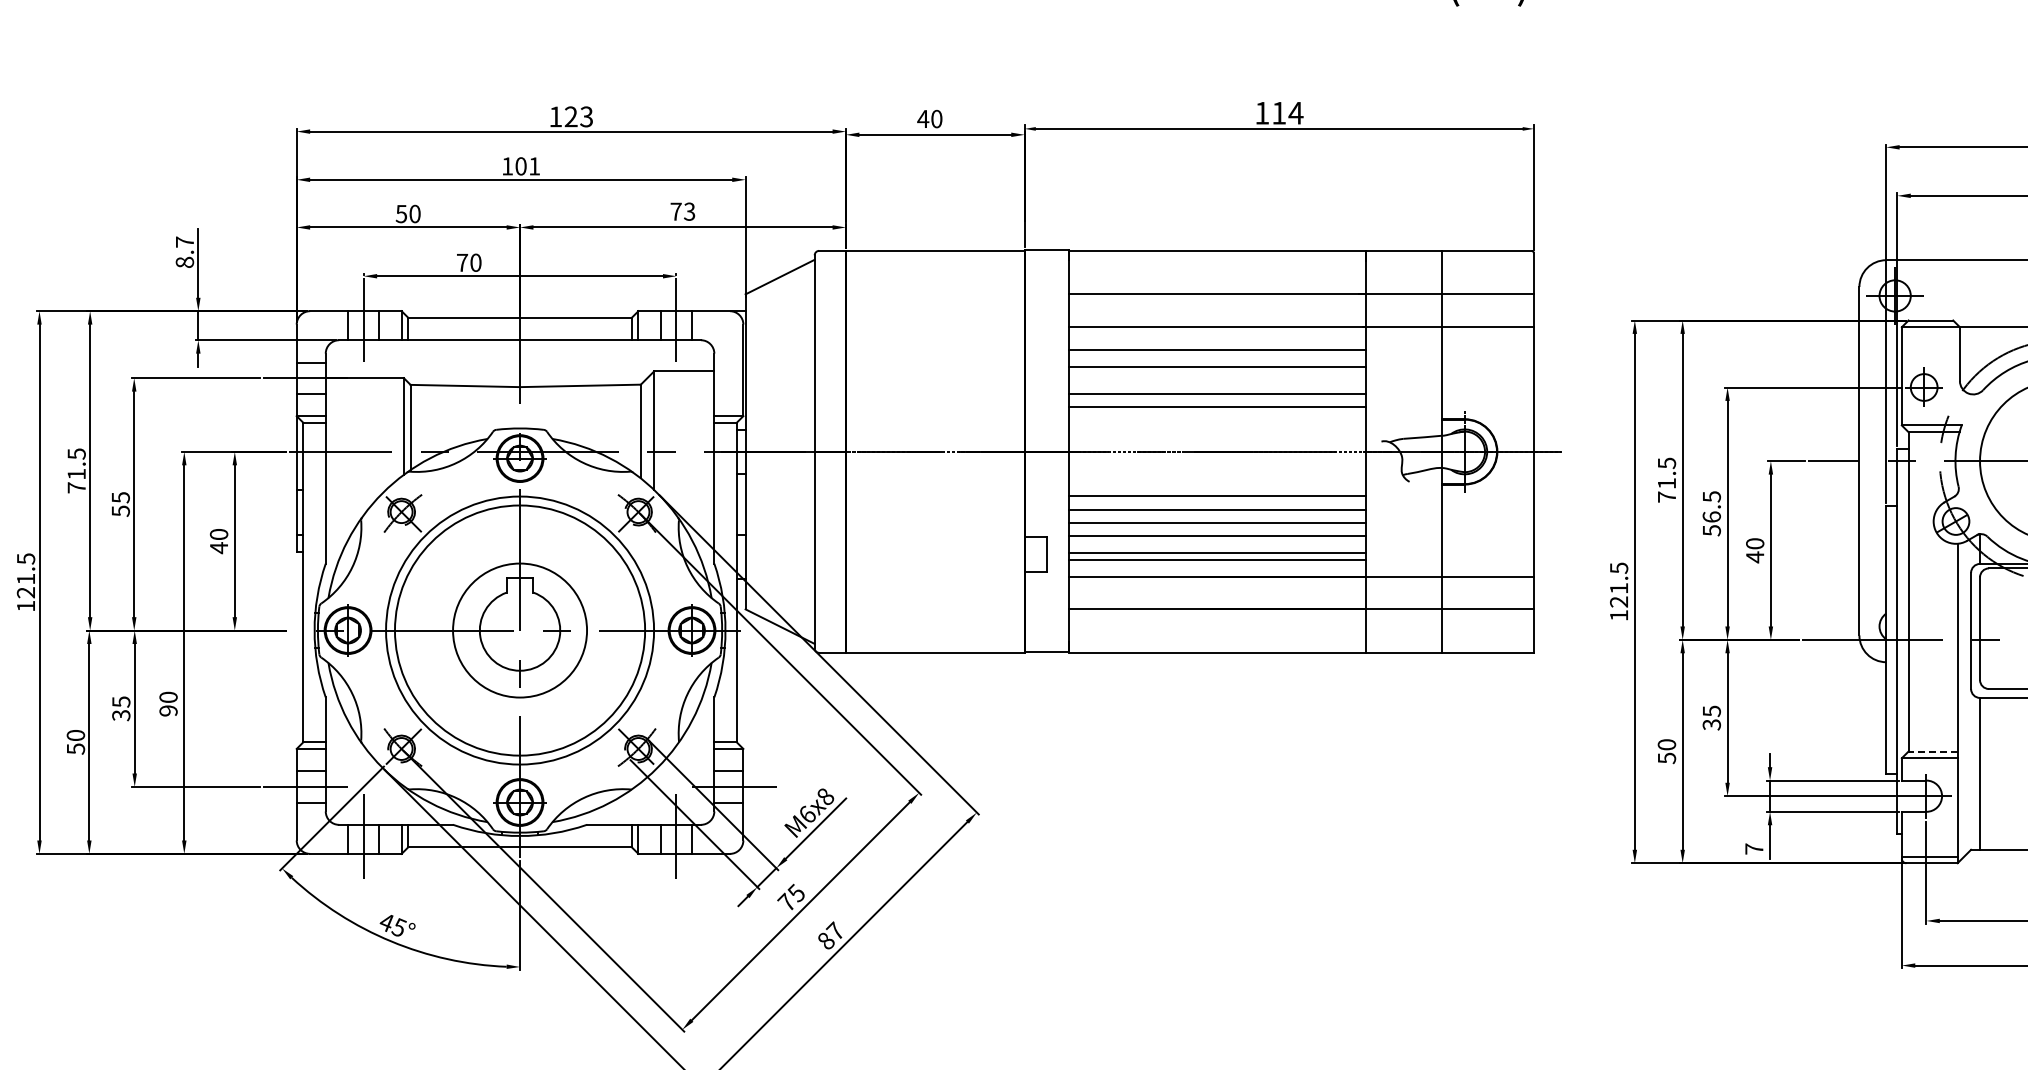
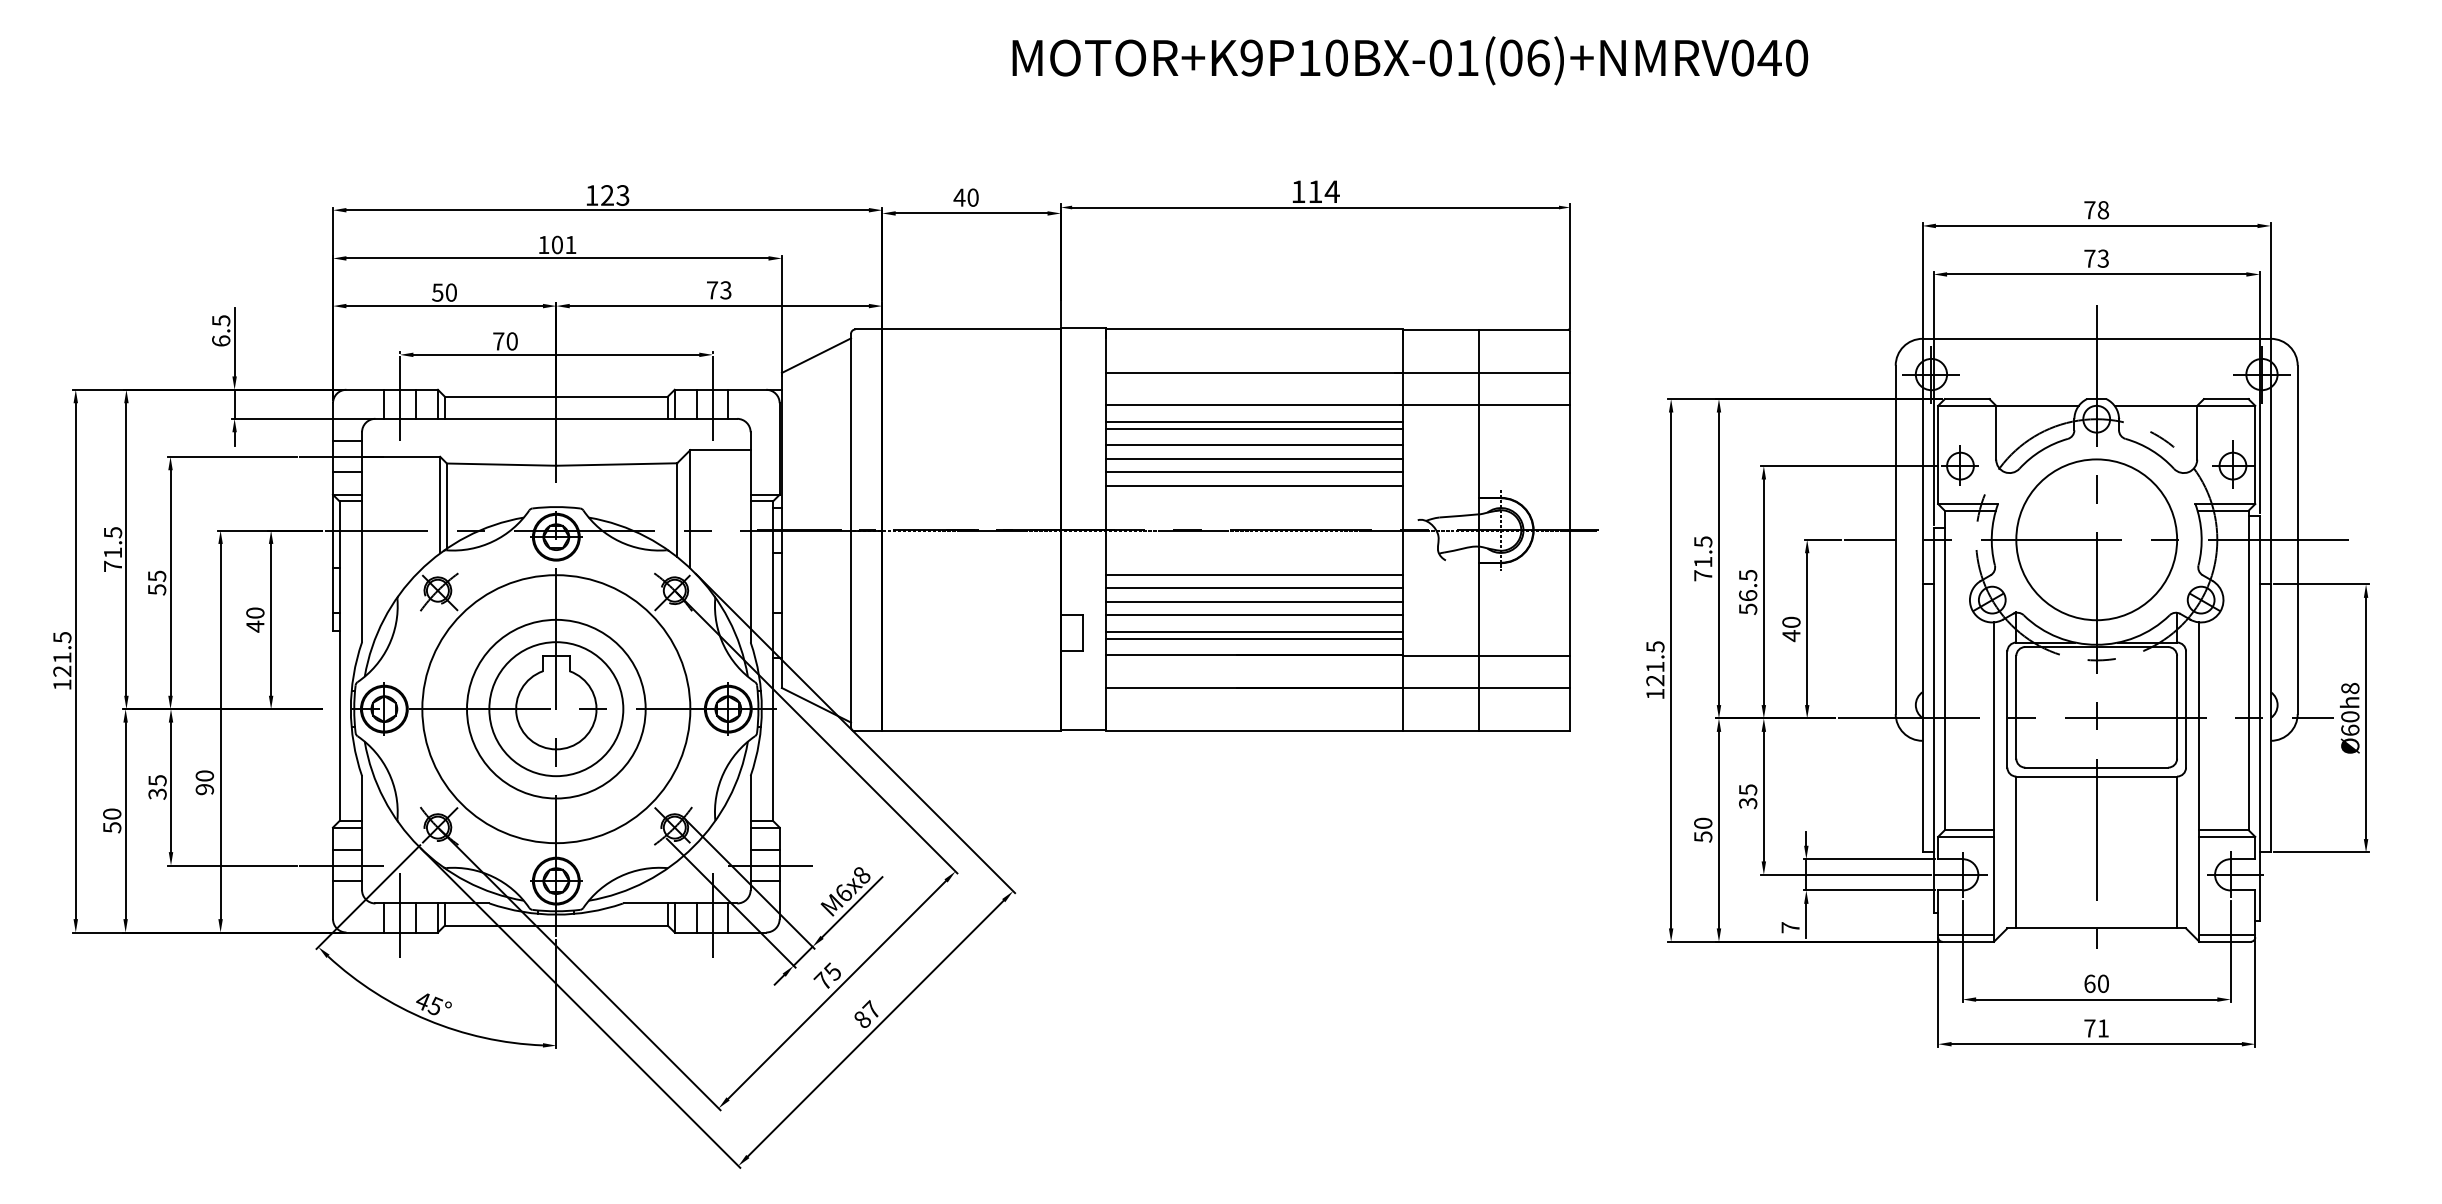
text: (185, 251) -> (221, 330), 8.7 -> 6.5
line: (1217, 342) -> (1253, 421), added
line: (1217, 379) -> (1253, 458), added
circle: (520, 629) -> (556, 708), size x0.71
line: (1933, 751) -> (1969, 830), dashed -> solid

